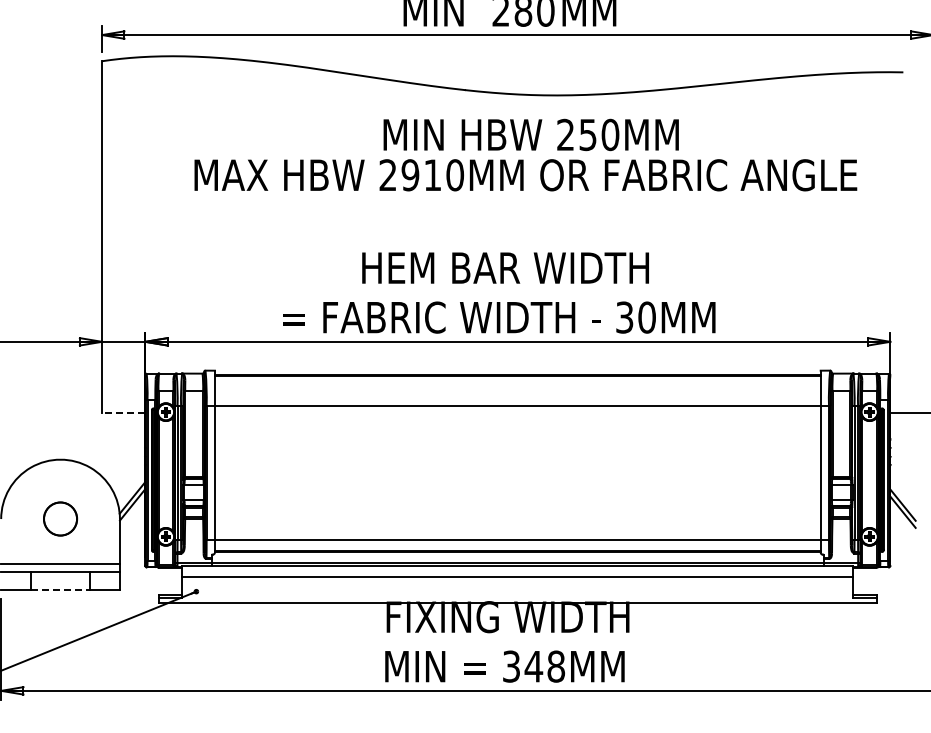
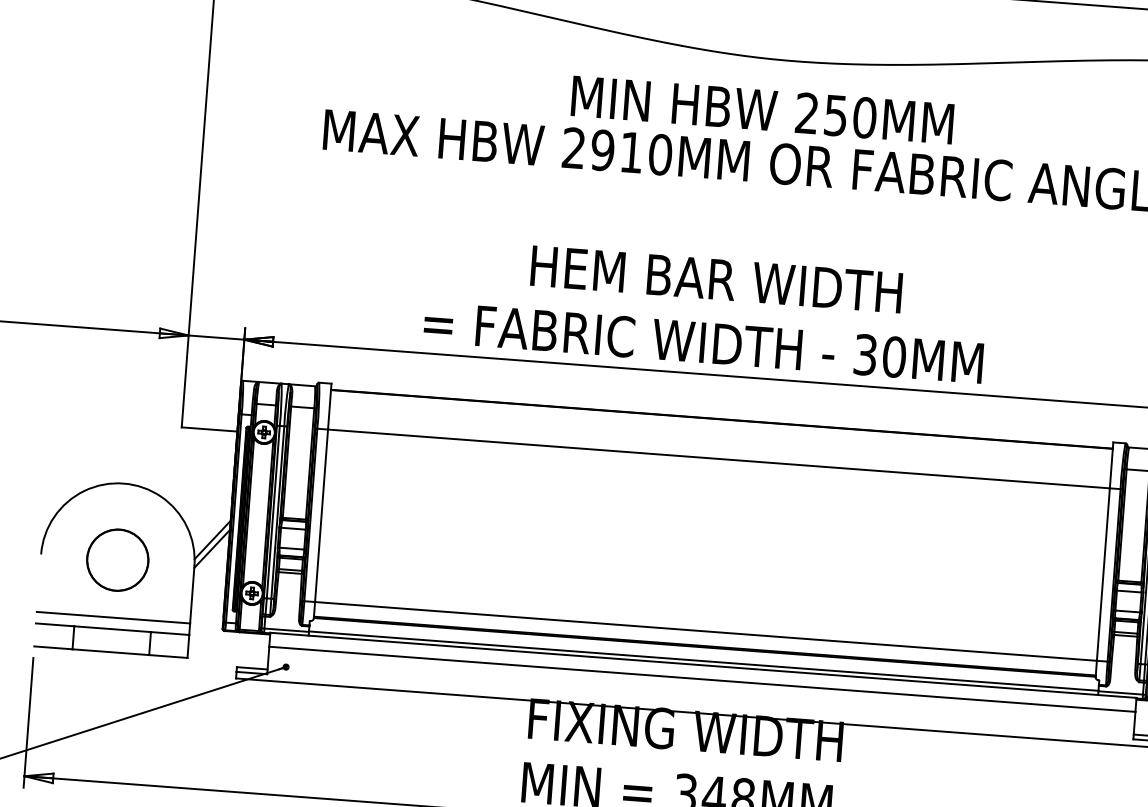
line: (123, 413) -> (209, 430), dashed -> solid
part: (60, 518) -> (117, 559), size x1.43
line: (60, 590) -> (110, 652), dashed -> solid

